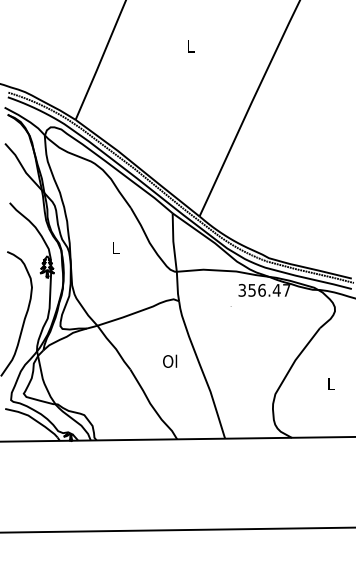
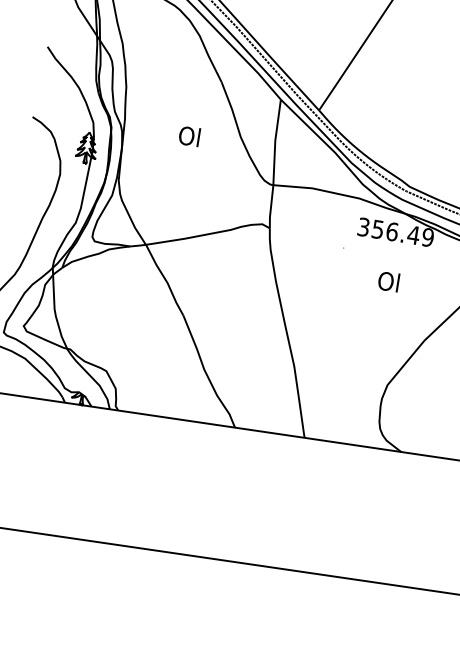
text: (115, 247) -> (190, 135), L -> Ol
text: (286, 290) -> (427, 237), 356.47 -> 356.49
text: (170, 360) -> (389, 280), moved

